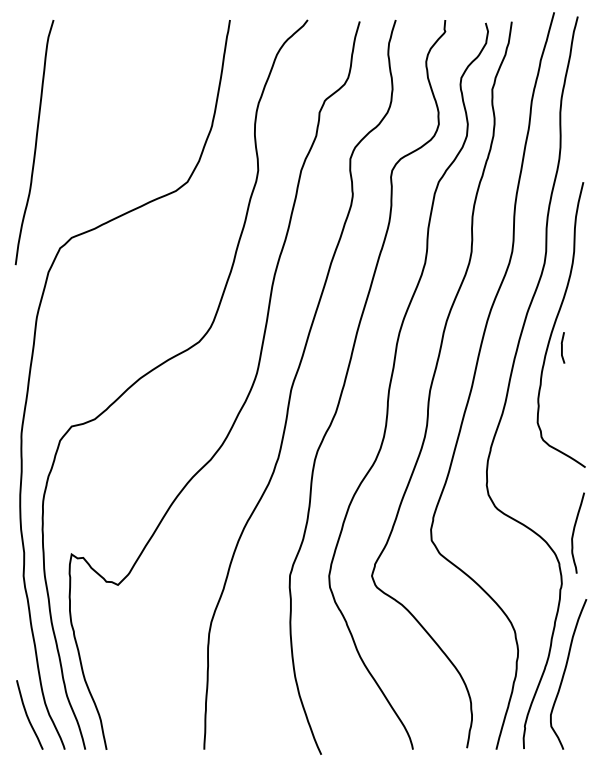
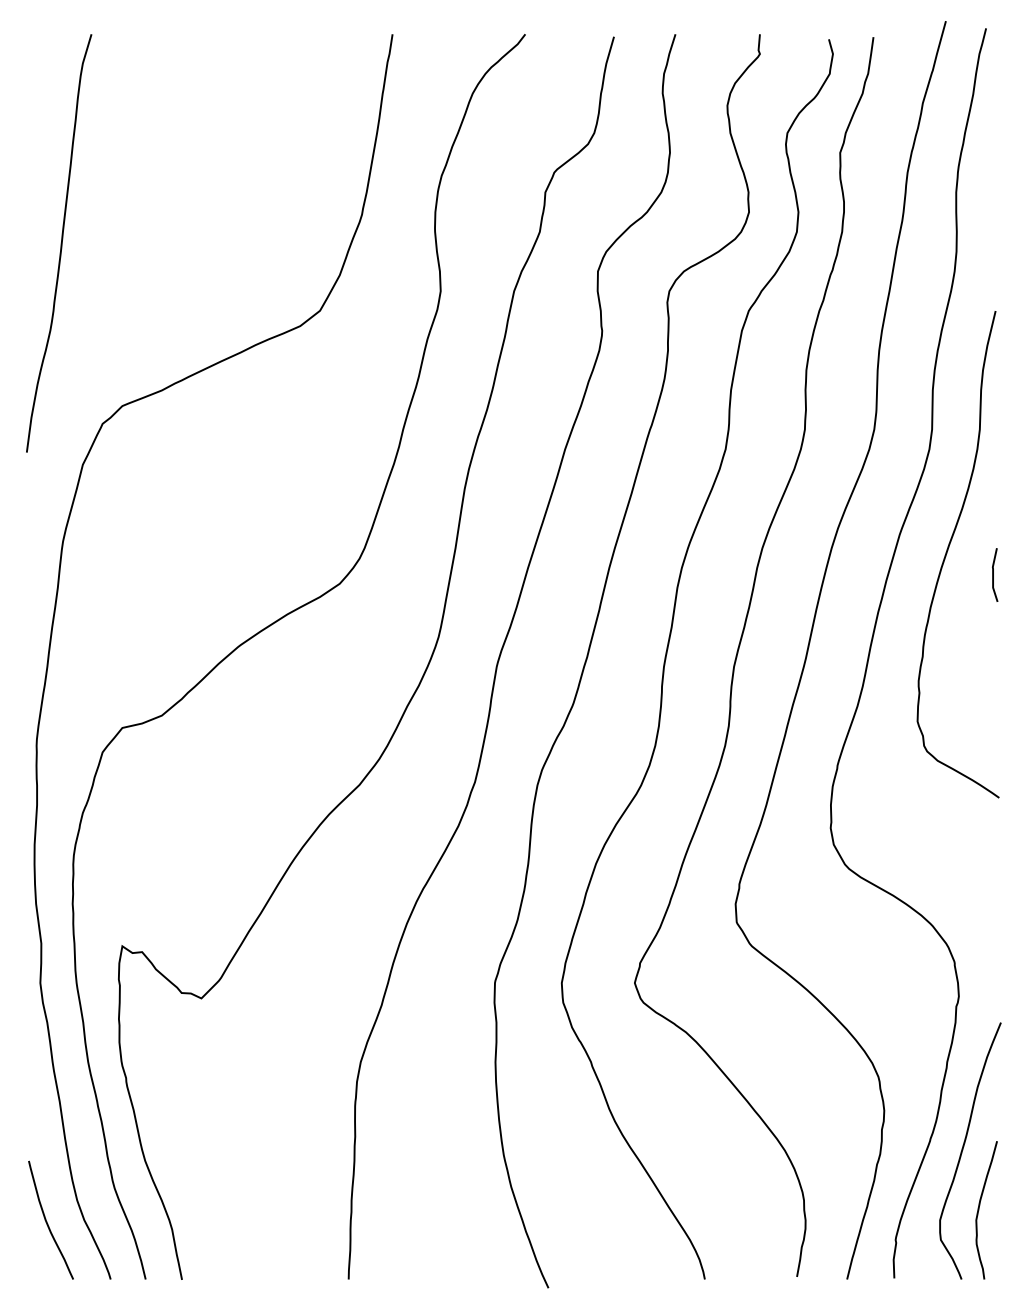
line: (562, 347) -> (994, 574), moved
curve: (574, 532) -> (980, 1209), moved

